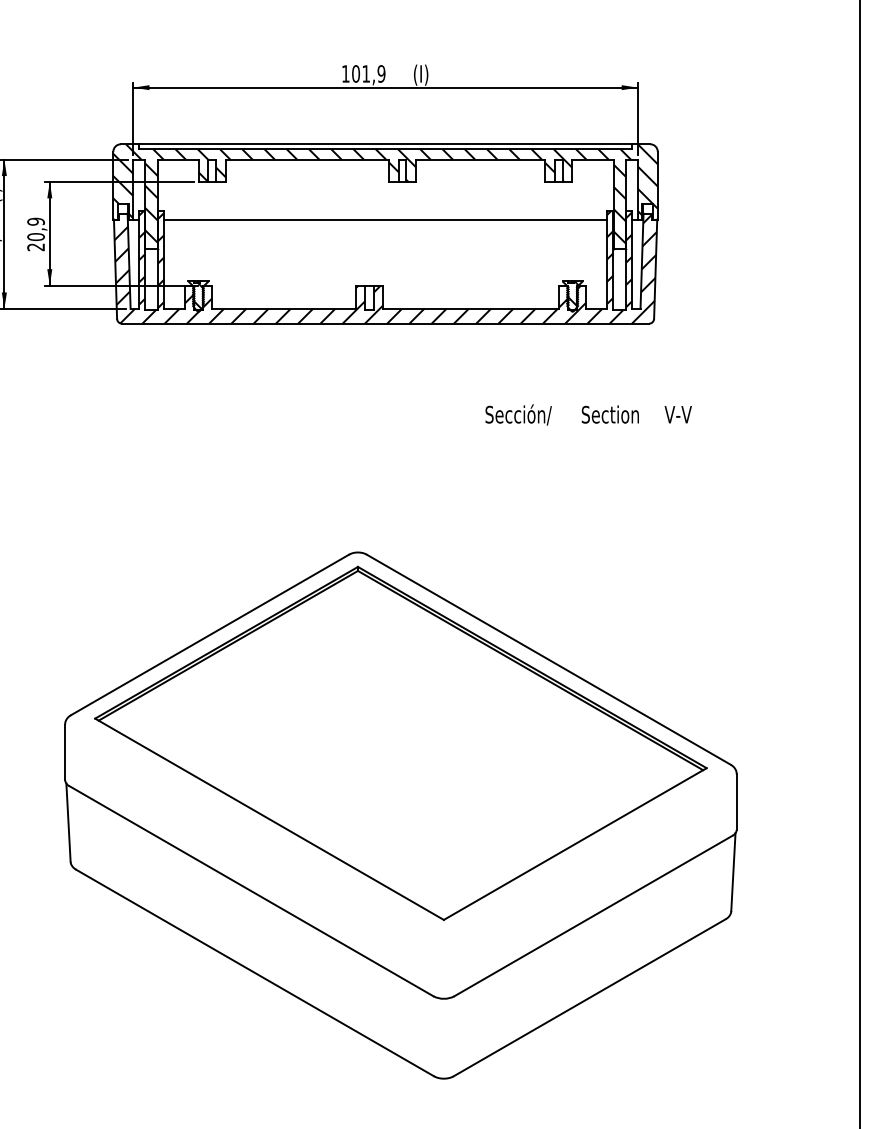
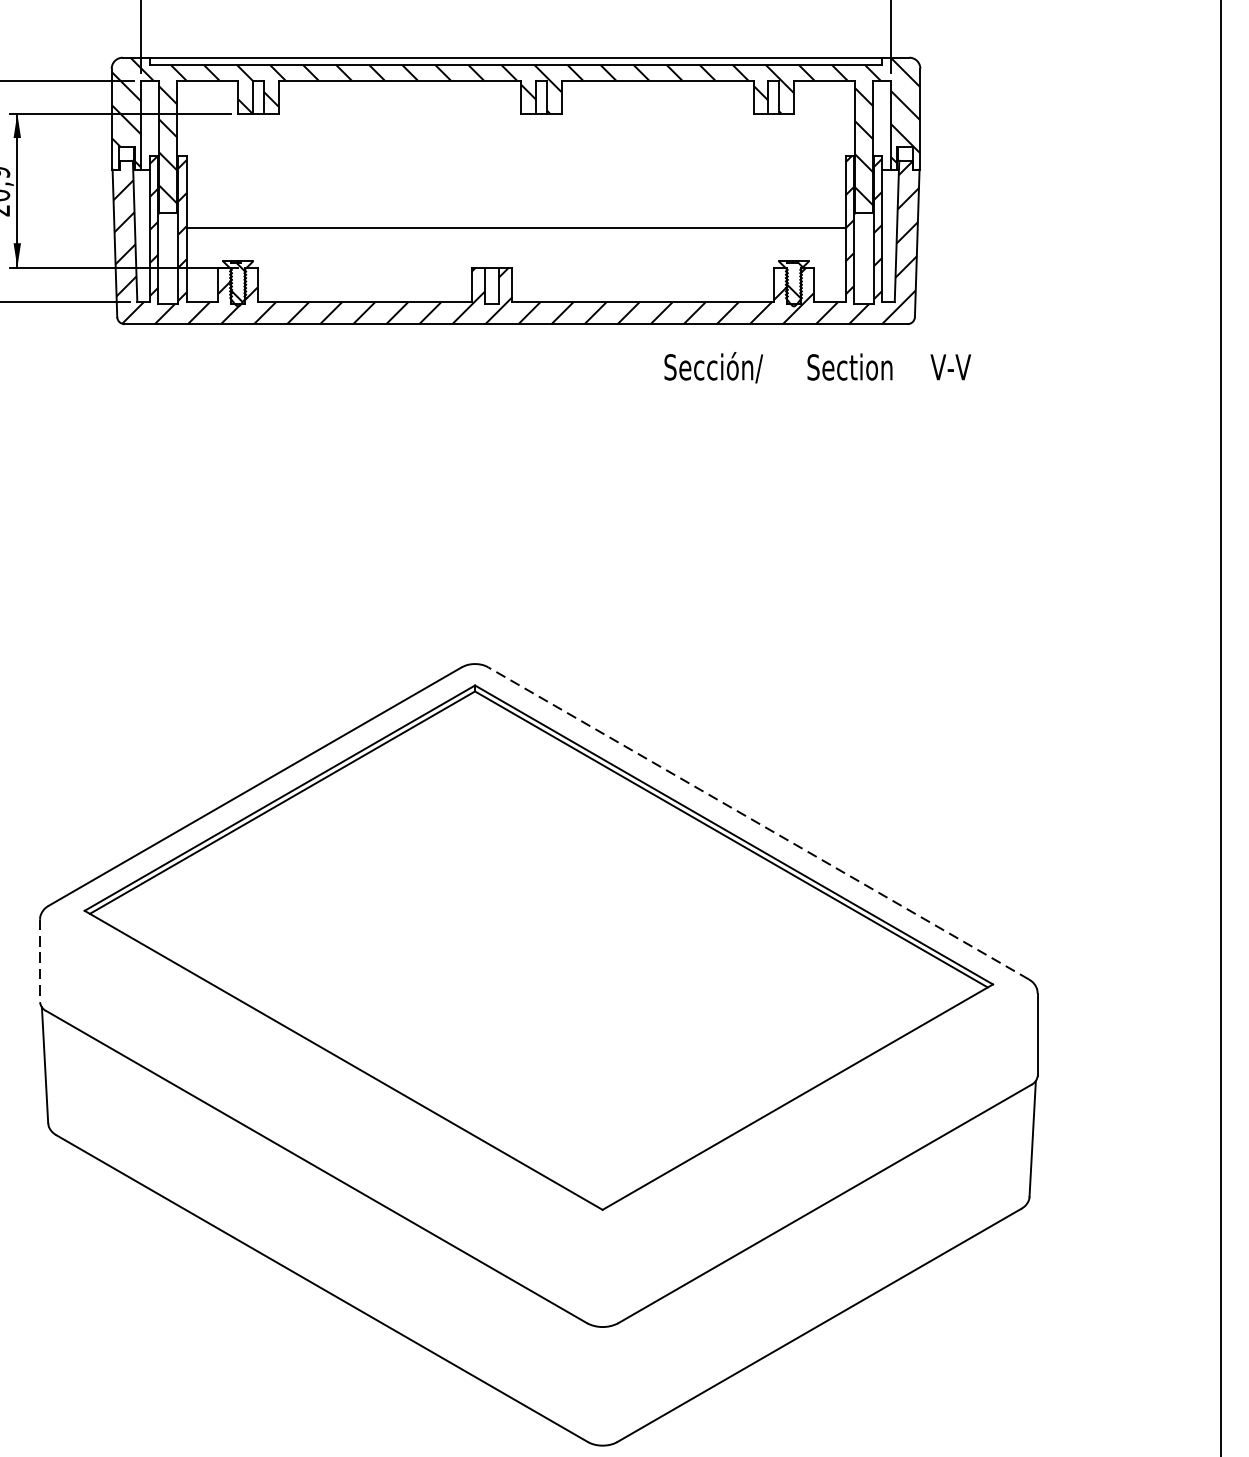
line: (385, 219) -> (515, 227), moved
text: (588, 414) -> (817, 366), moved
line: (548, 659) -> (758, 823), solid -> dashed
line: (65, 752) -> (40, 961), solid -> dashed

